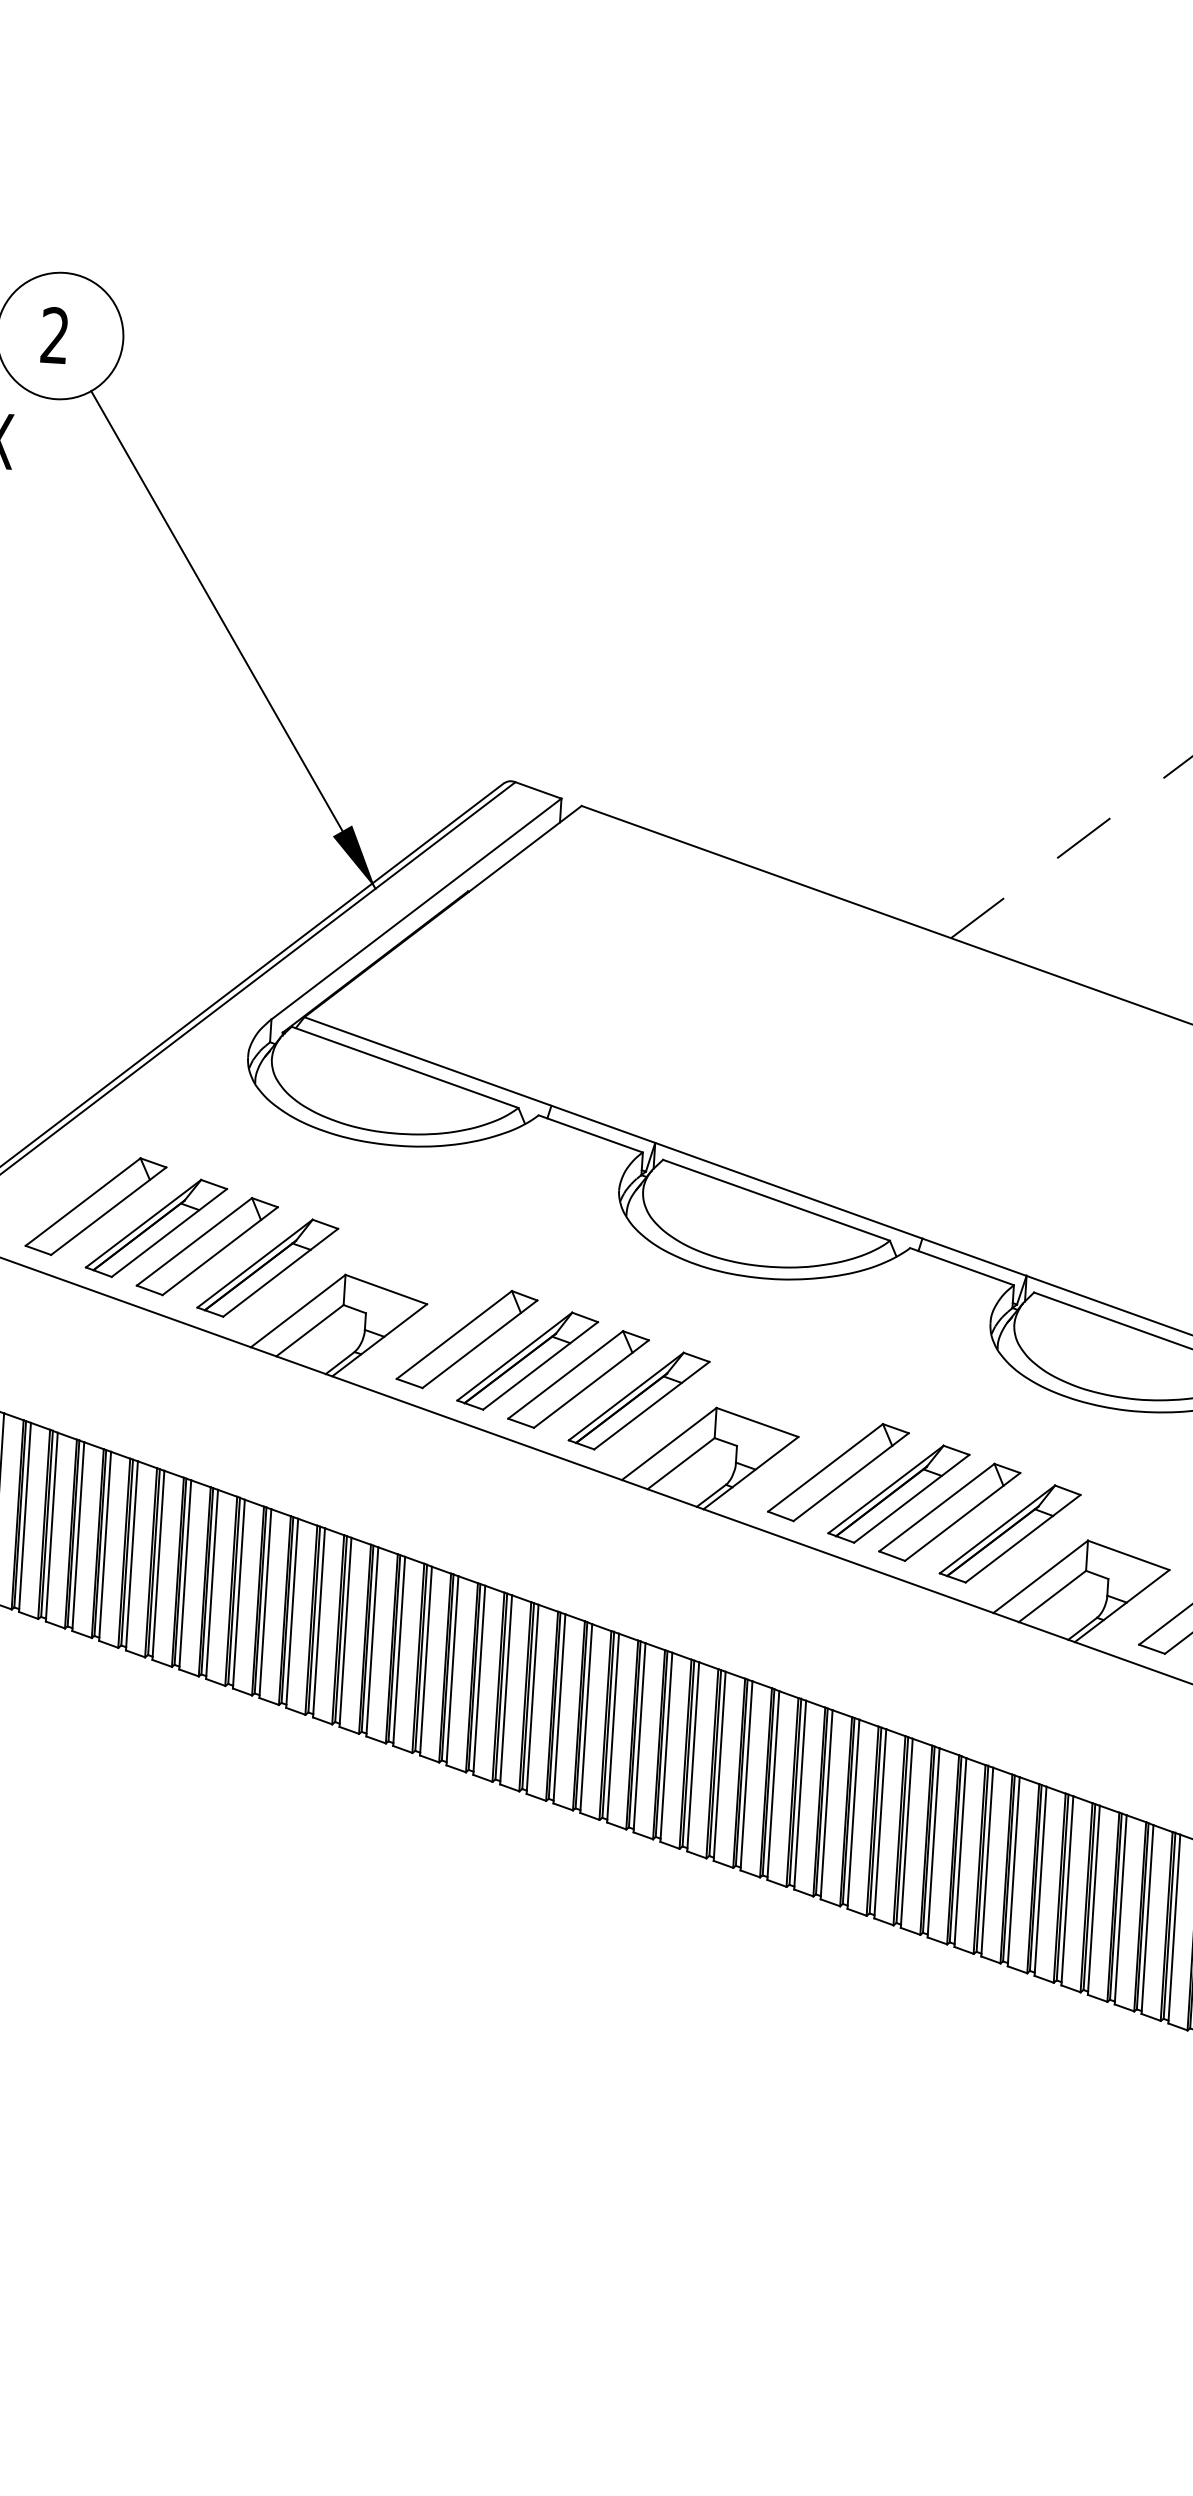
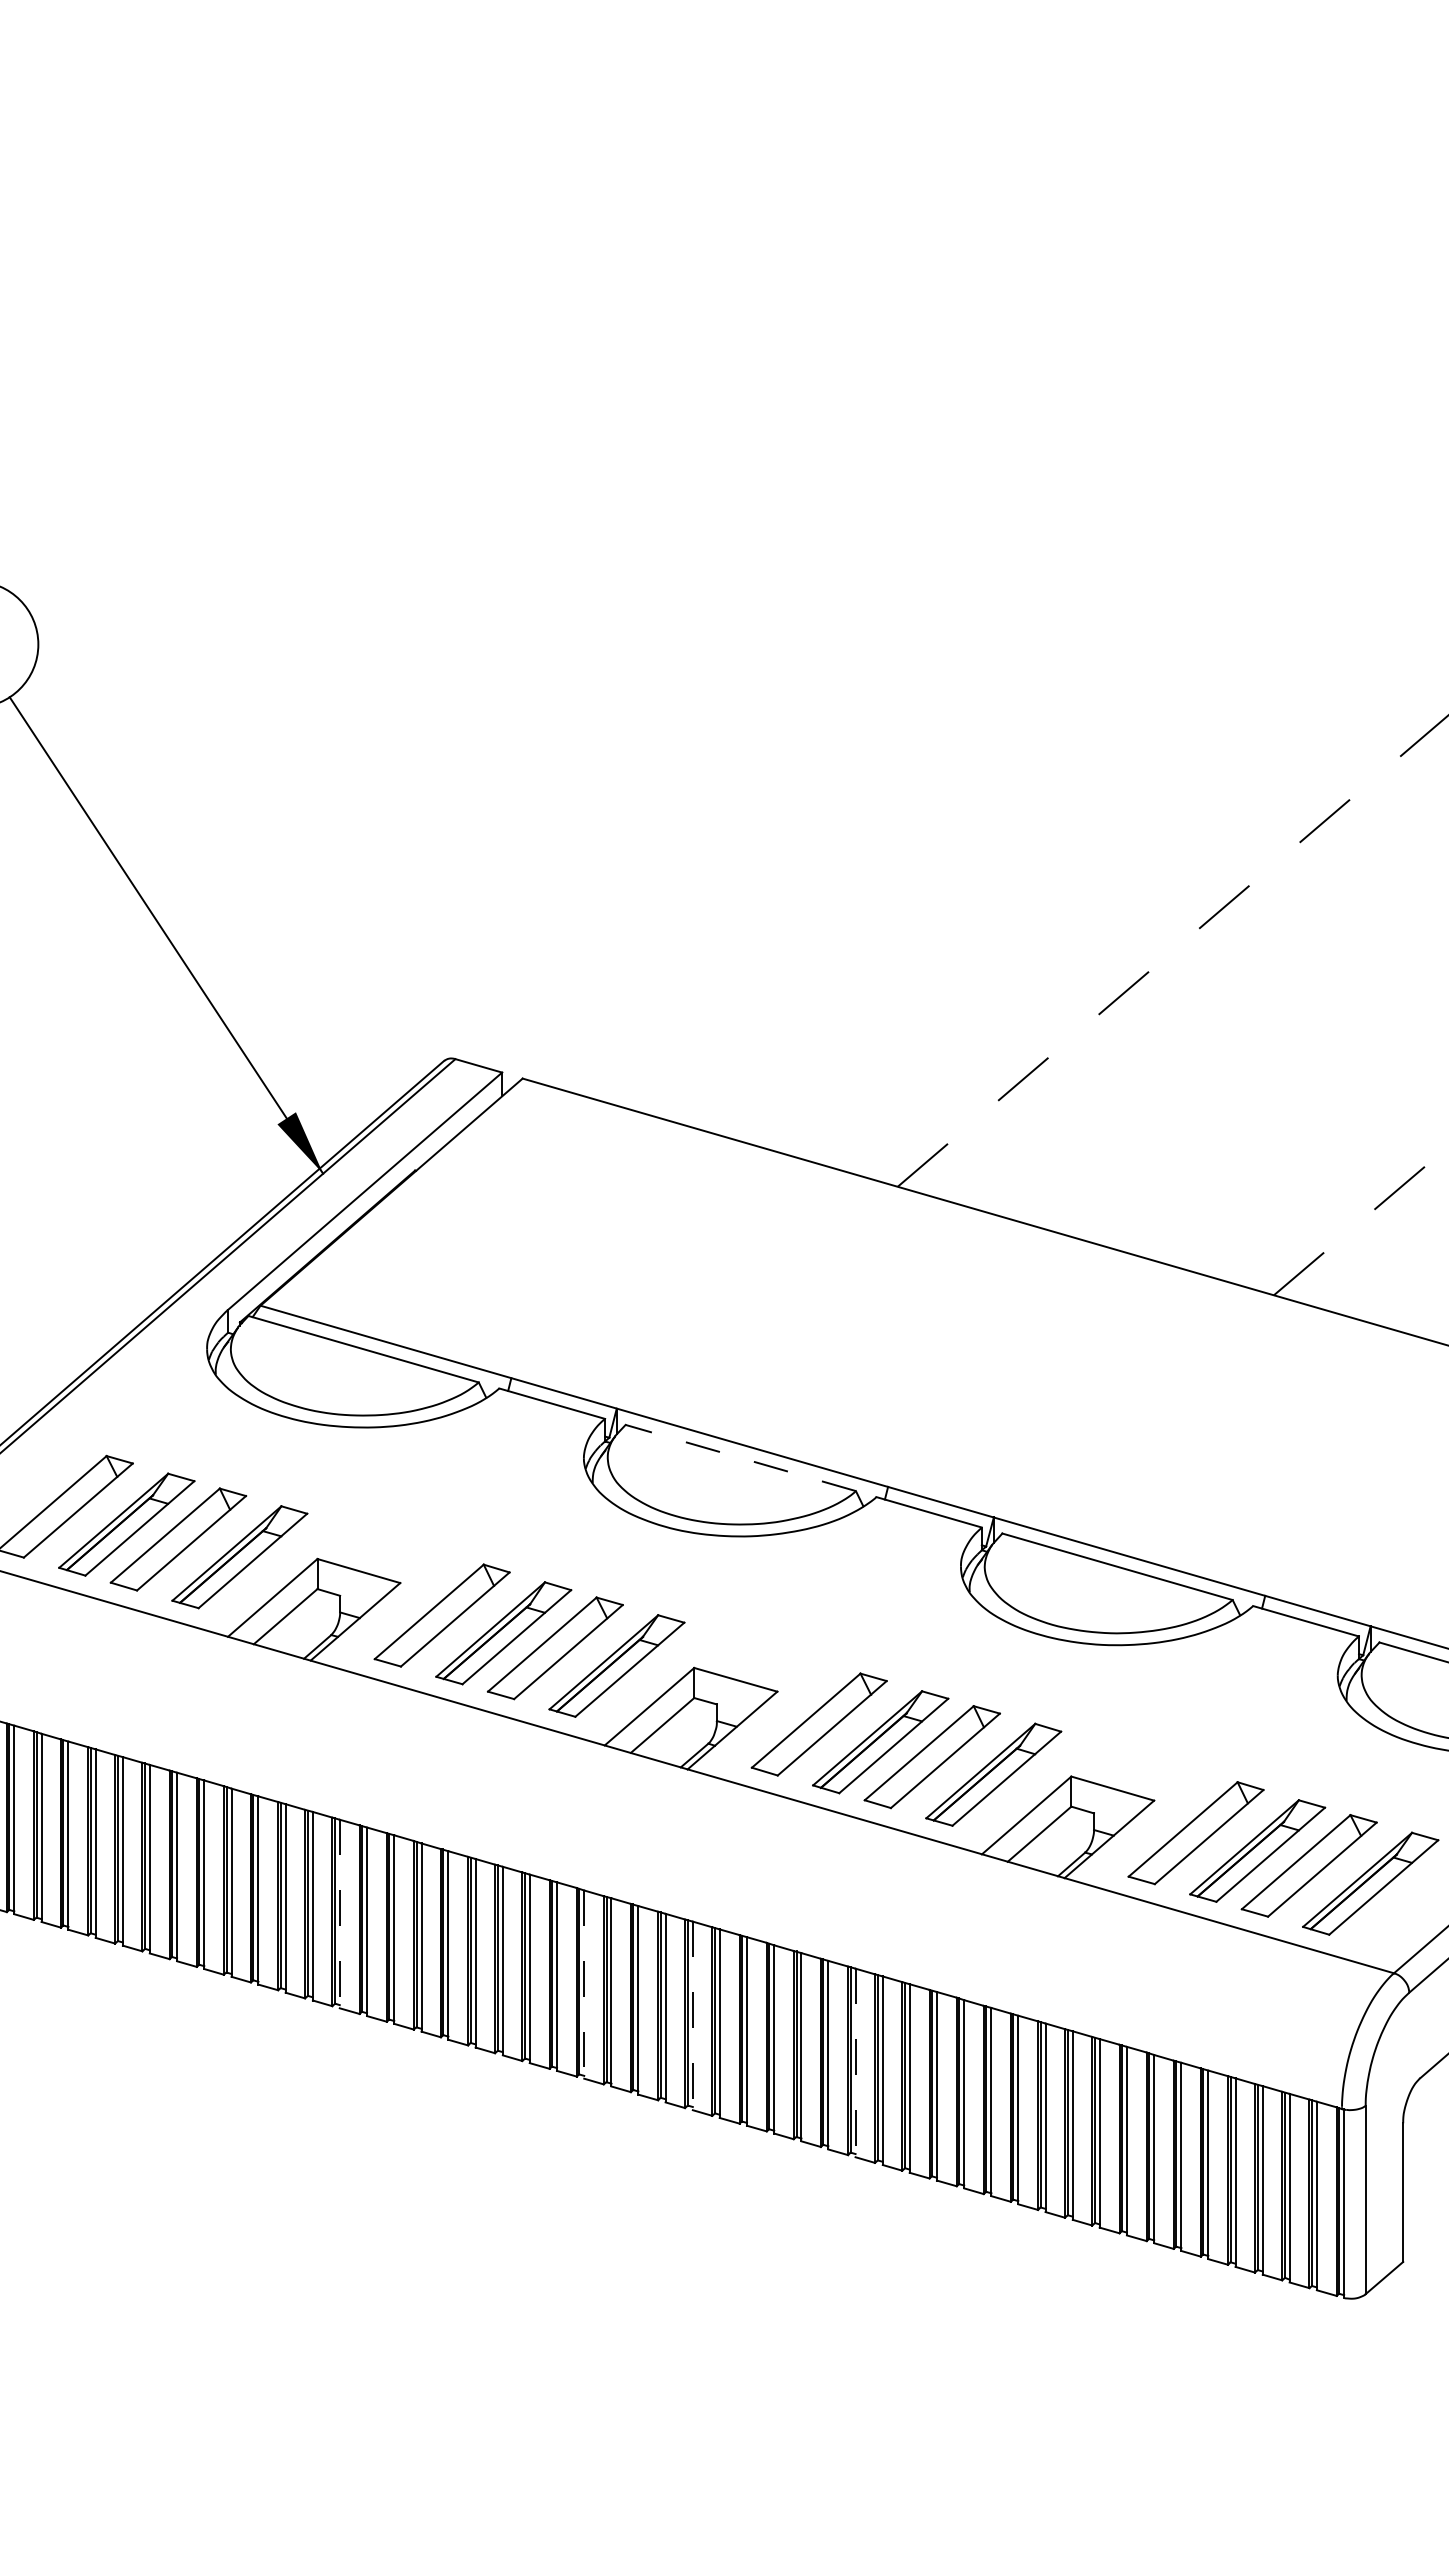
line: (776, 1200) -> (740, 1458), solid -> dashed
line: (345, 1632) -> (339, 1914), solid -> dashed
line: (586, 1719) -> (584, 1985), solid -> dashed
line: (692, 1757) -> (692, 2016), solid -> dashed
line: (853, 1814) -> (855, 2063), solid -> dashed

